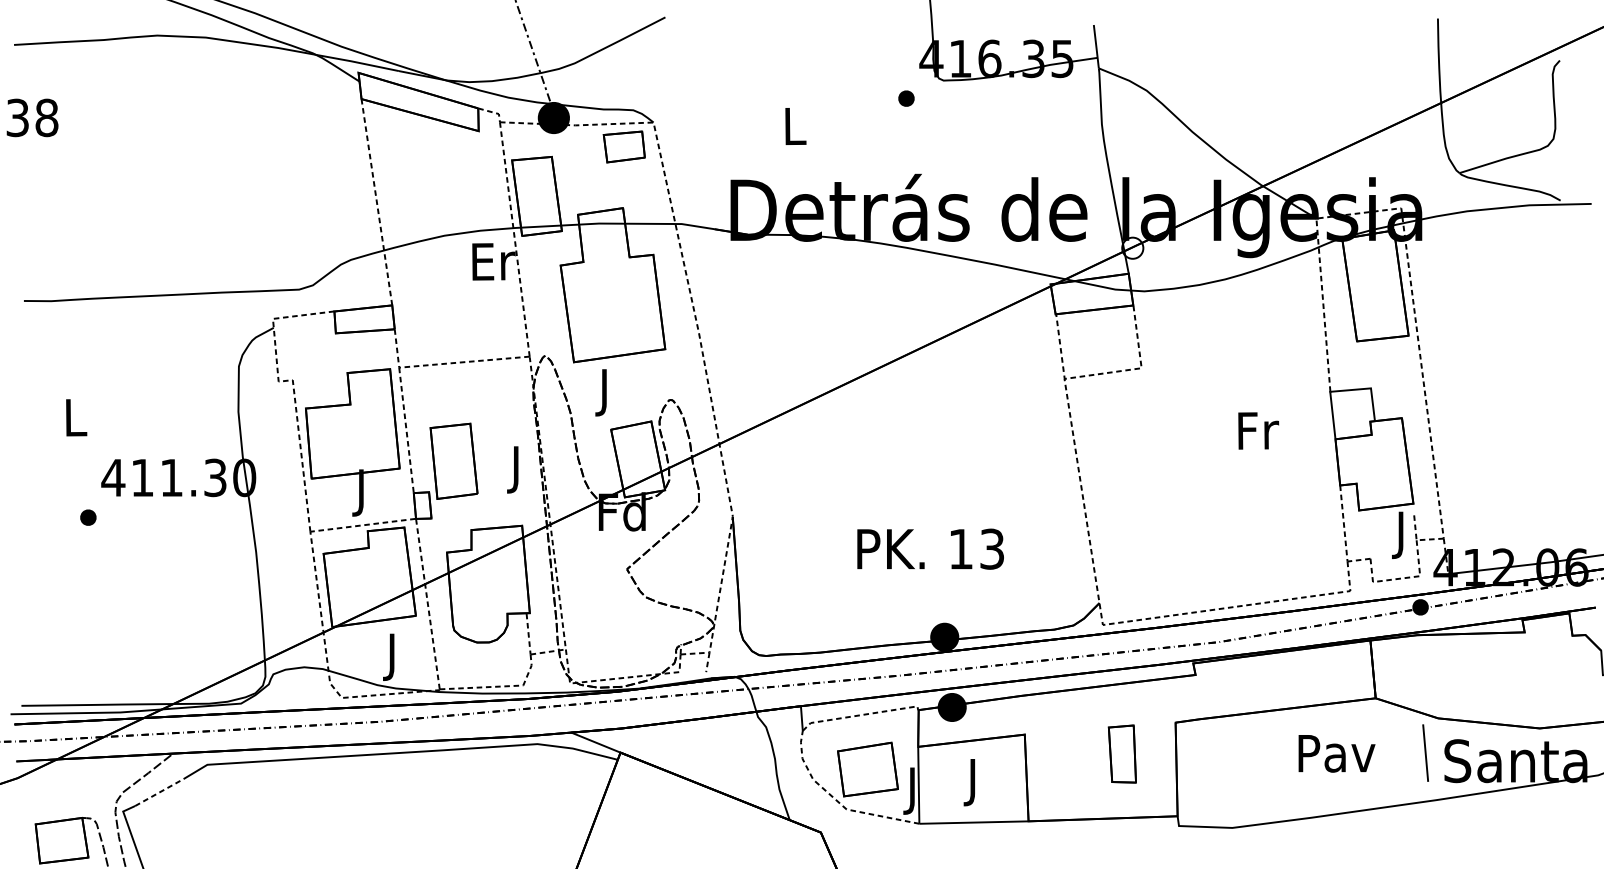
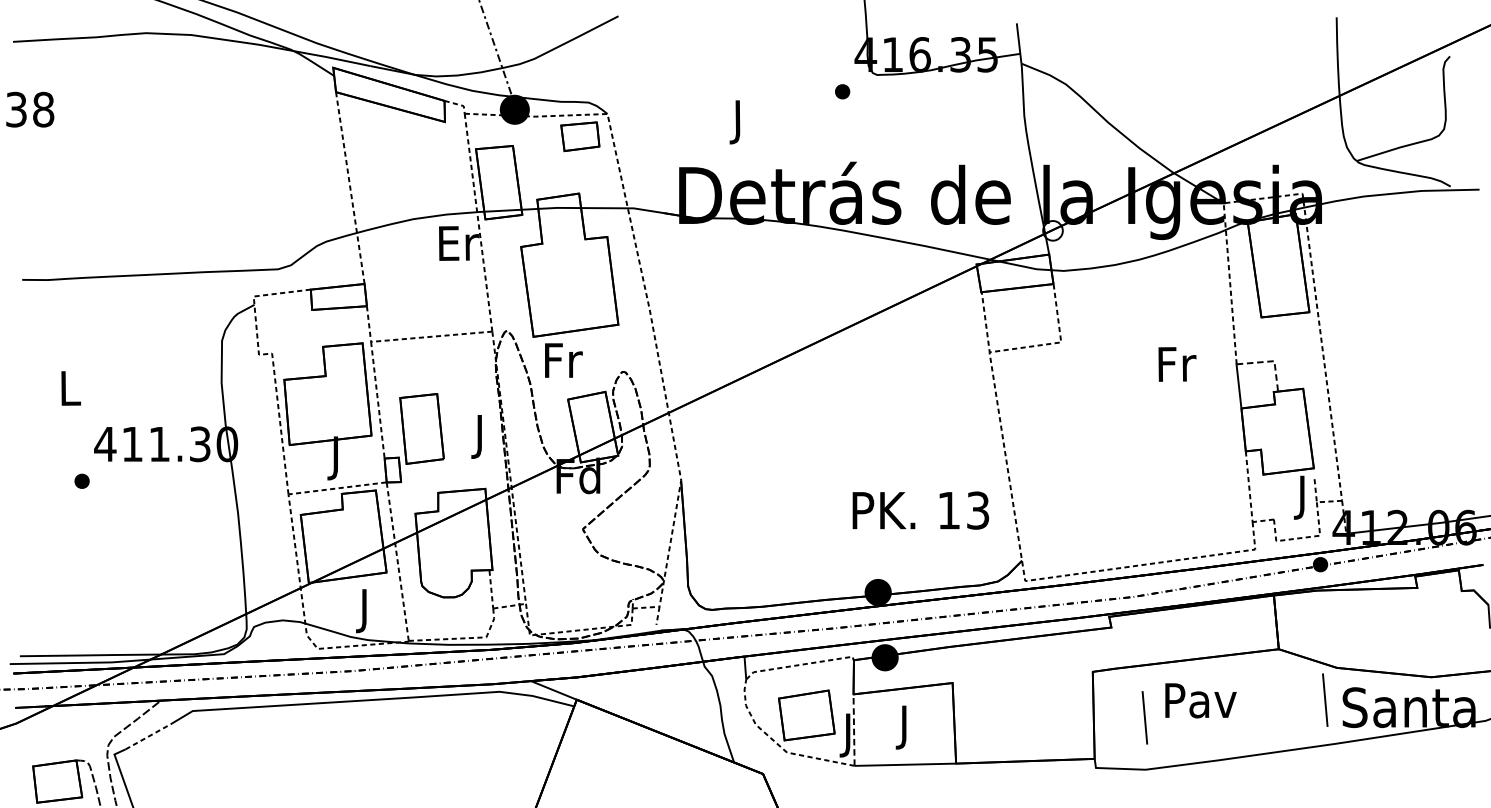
text: (795, 131) -> (739, 122), L -> J
line: (1368, 388) -> (1272, 361), solid -> dashed
text: (606, 392) -> (563, 364), J -> Fr
text: (1258, 430) -> (1177, 364), moved
text: (930, 548) -> (920, 509), moved
part: (1121, 753) -> (1042, 700), removed
text: (1336, 753) -> (1200, 700), moved
line: (1231, 771) -> (1144, 717), added
line: (918, 784) -> (853, 729), solid -> dashed

